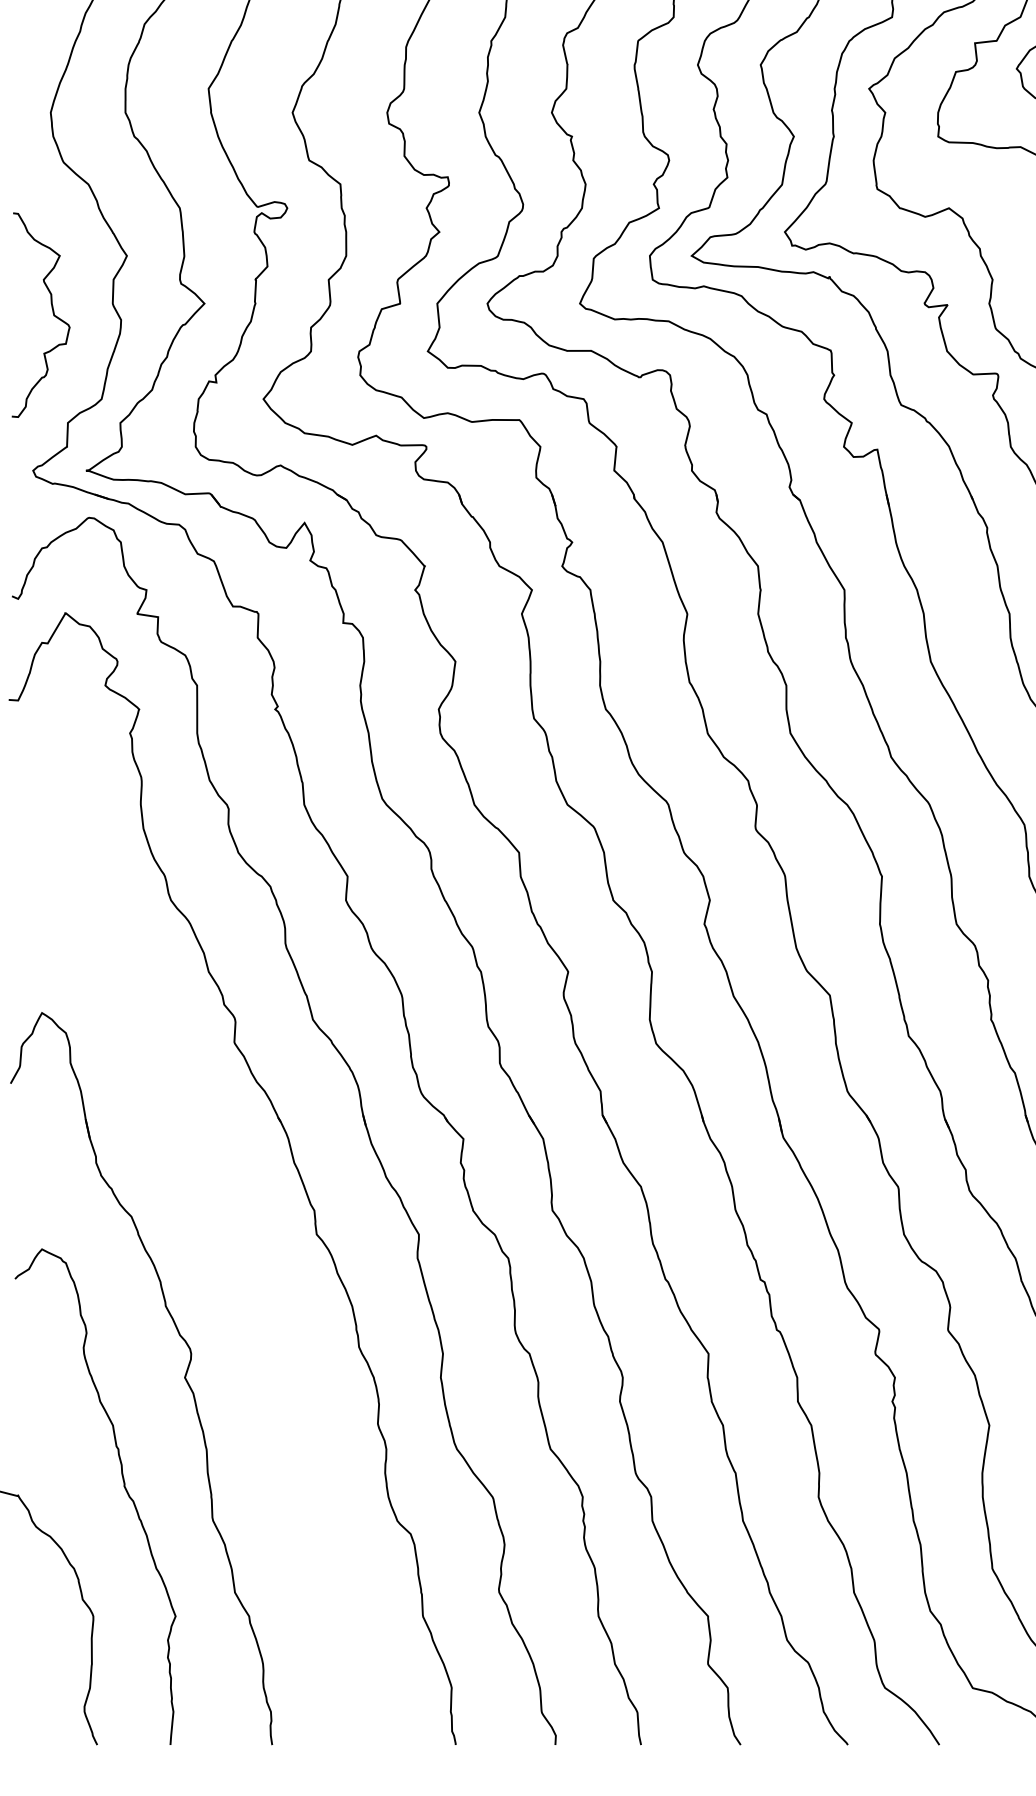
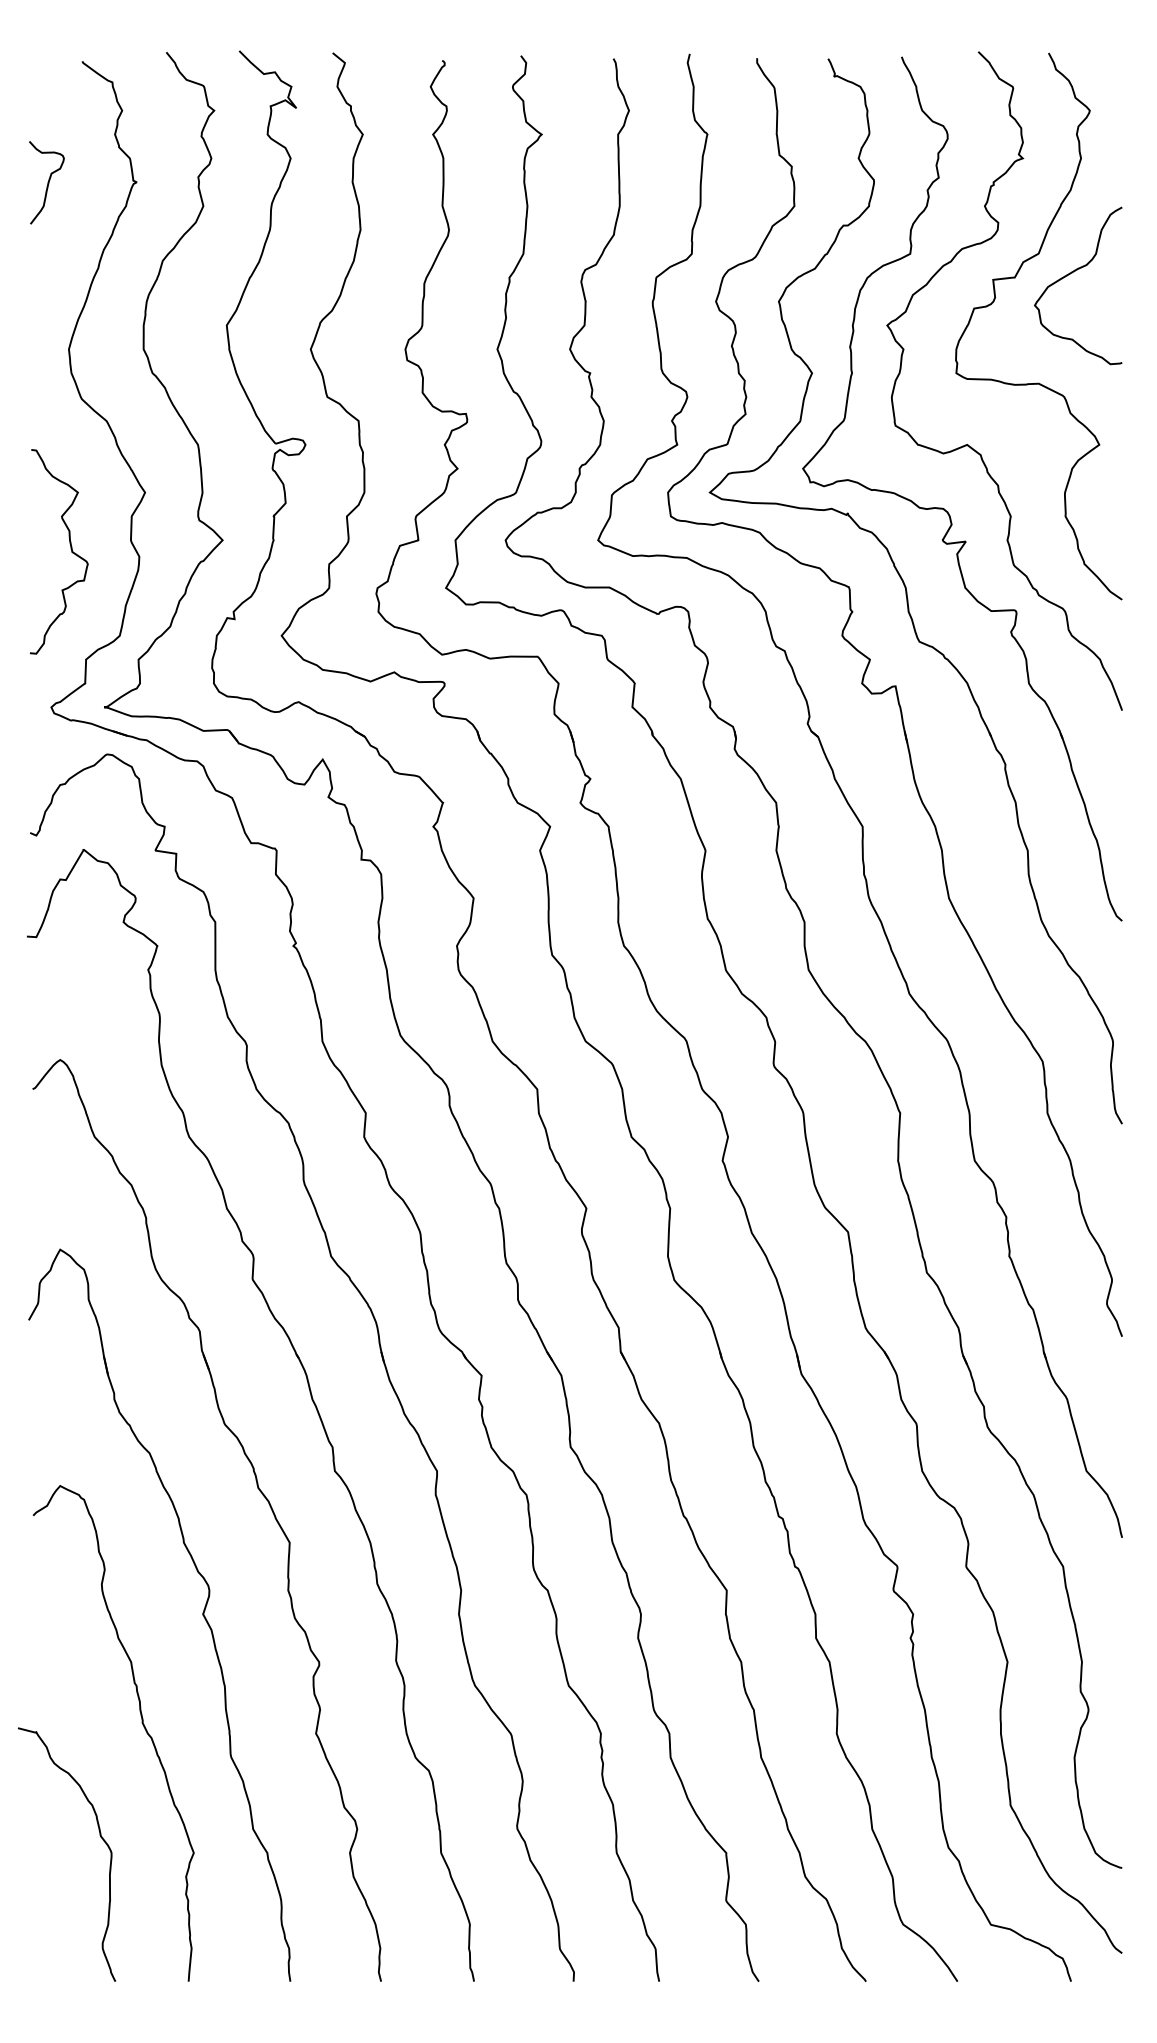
part: (239, 1251) -> (257, 1488), added

